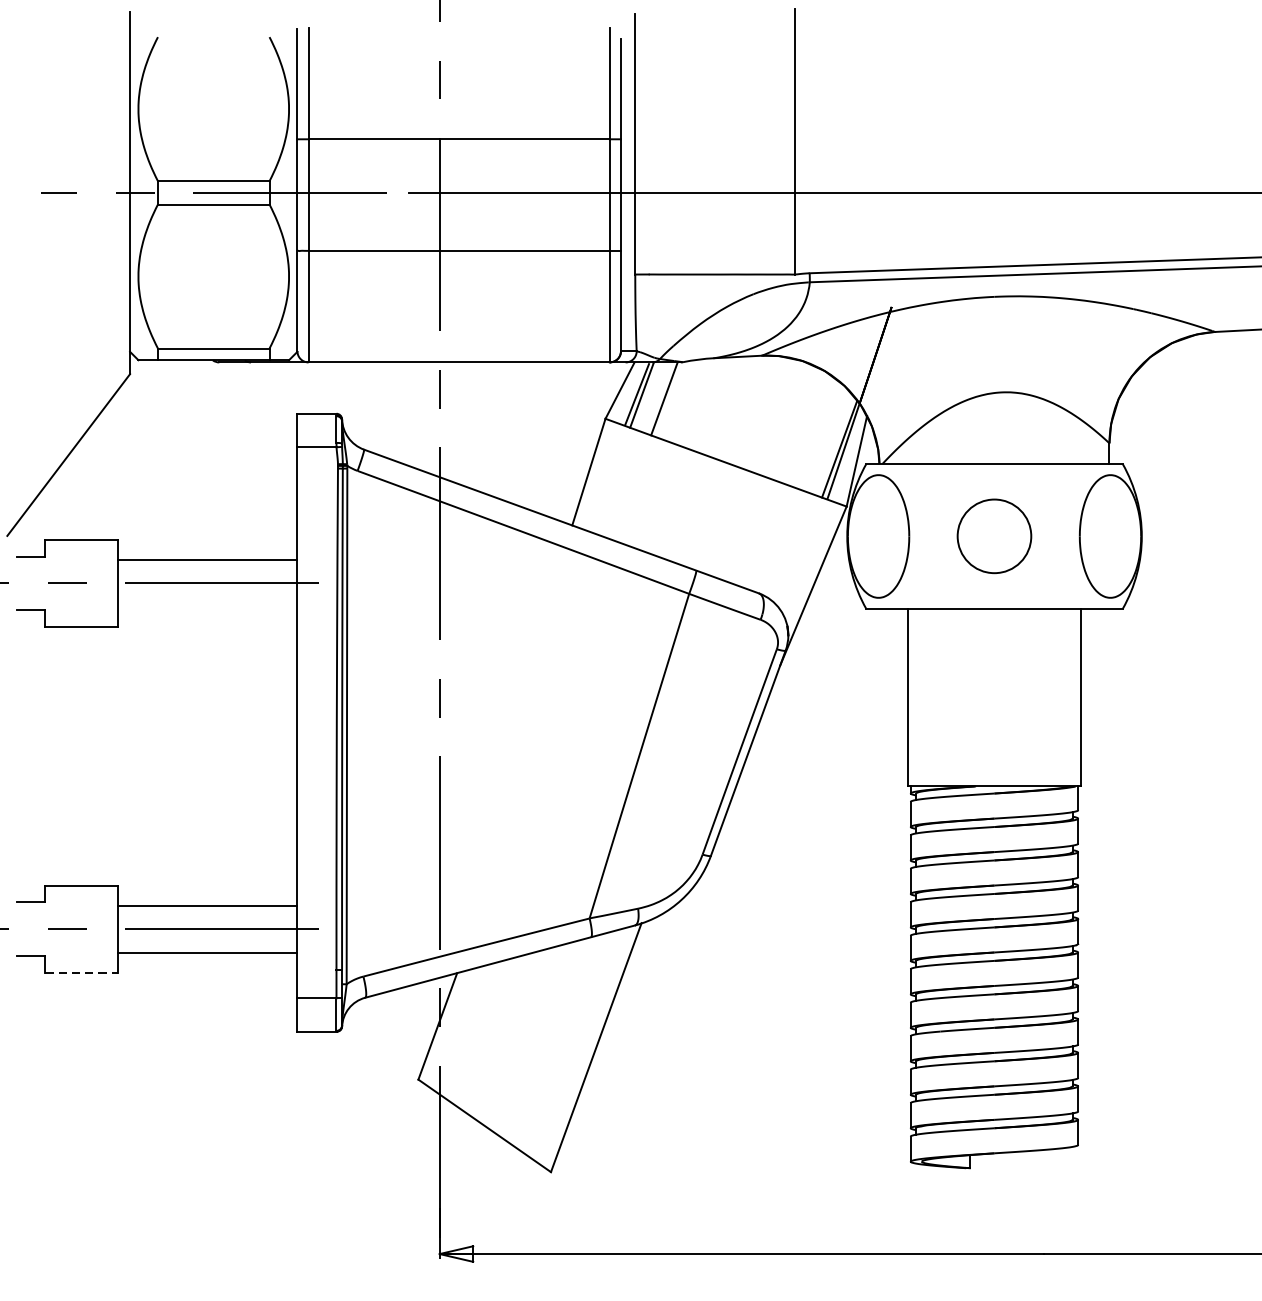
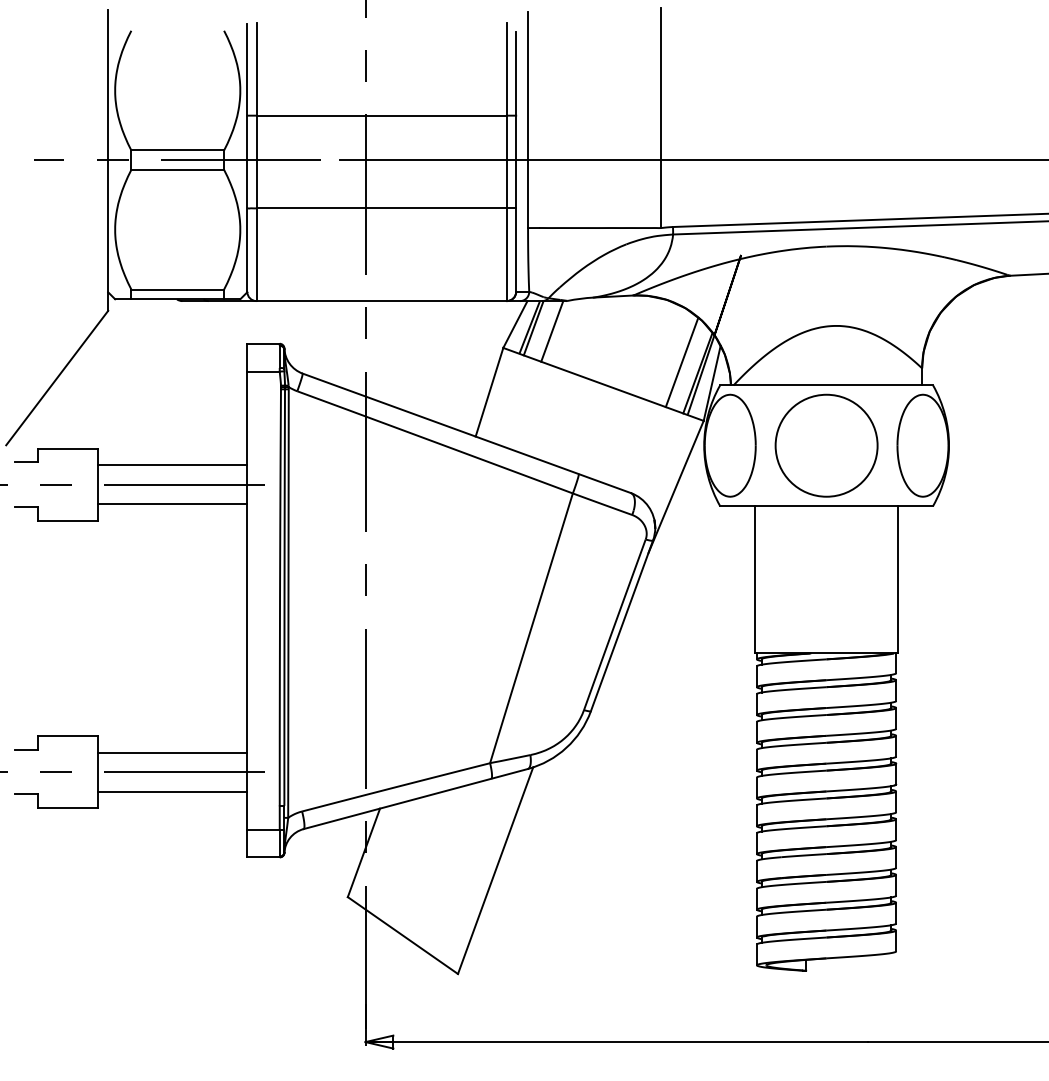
line: (819, 436) -> (681, 362), added
circle: (994, 536) -> (826, 445), size x1.67
line: (207, 607) -> (172, 504), added
line: (82, 972) -> (68, 808), dashed -> solid

